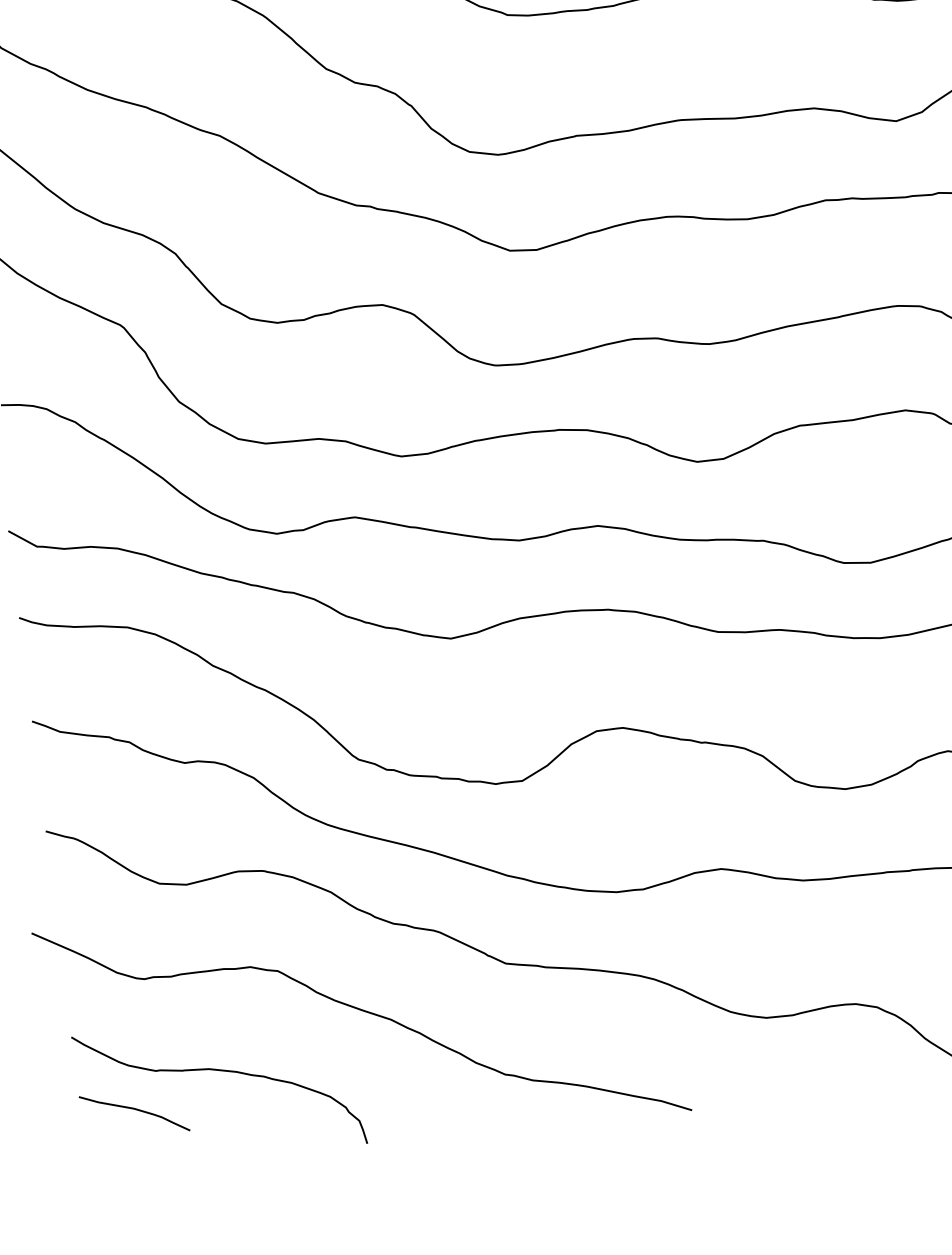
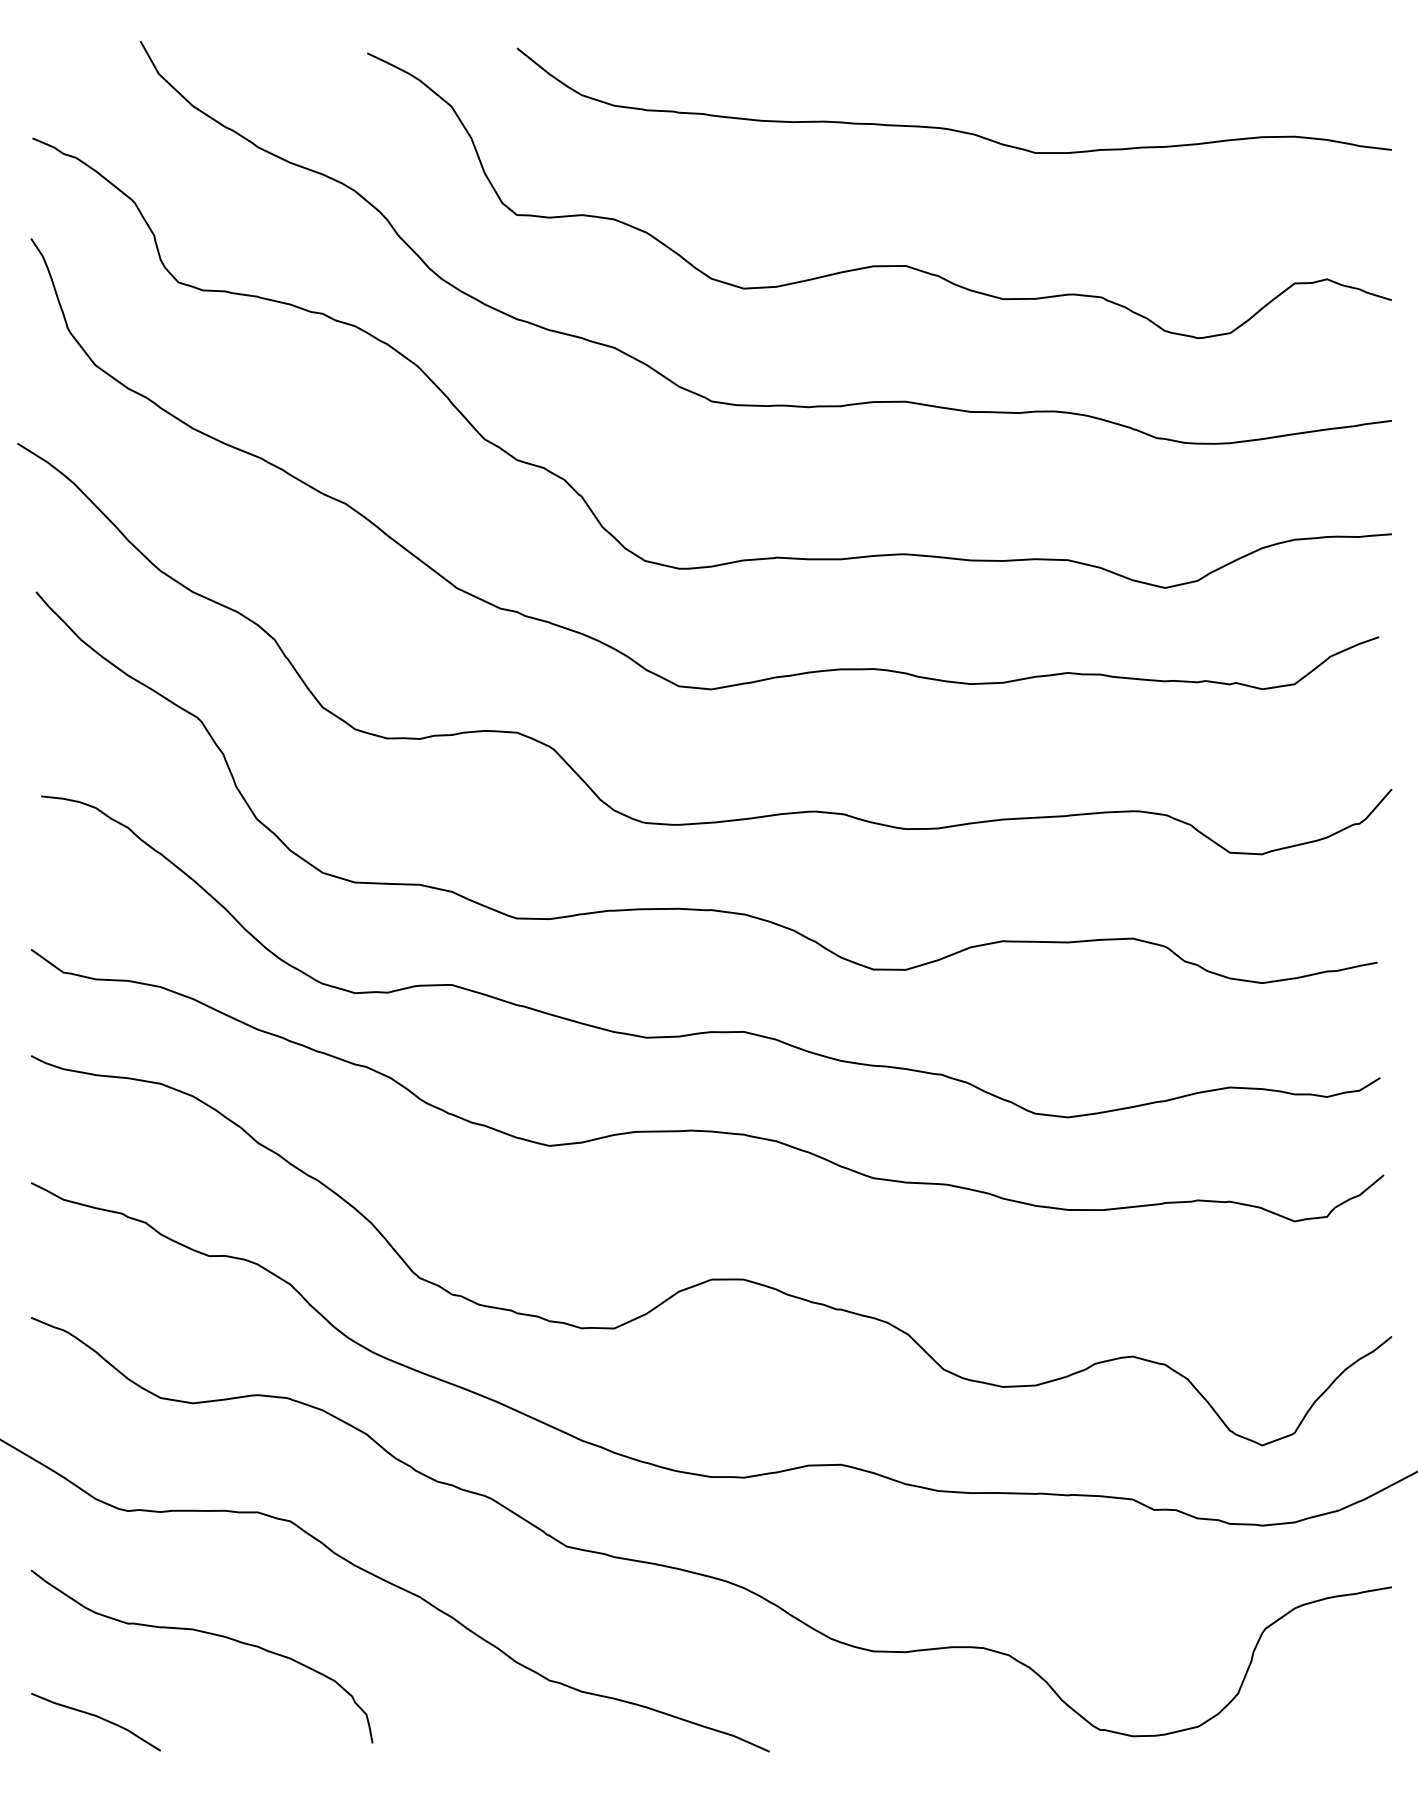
curve: (134, 1109) -> (96, 1717), moved

